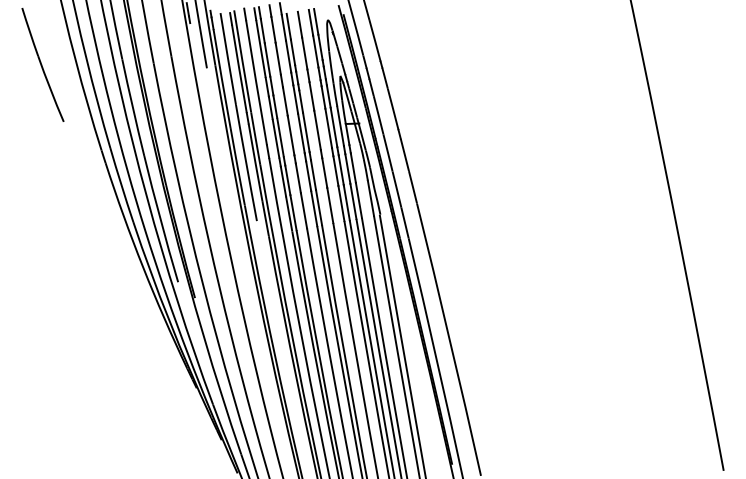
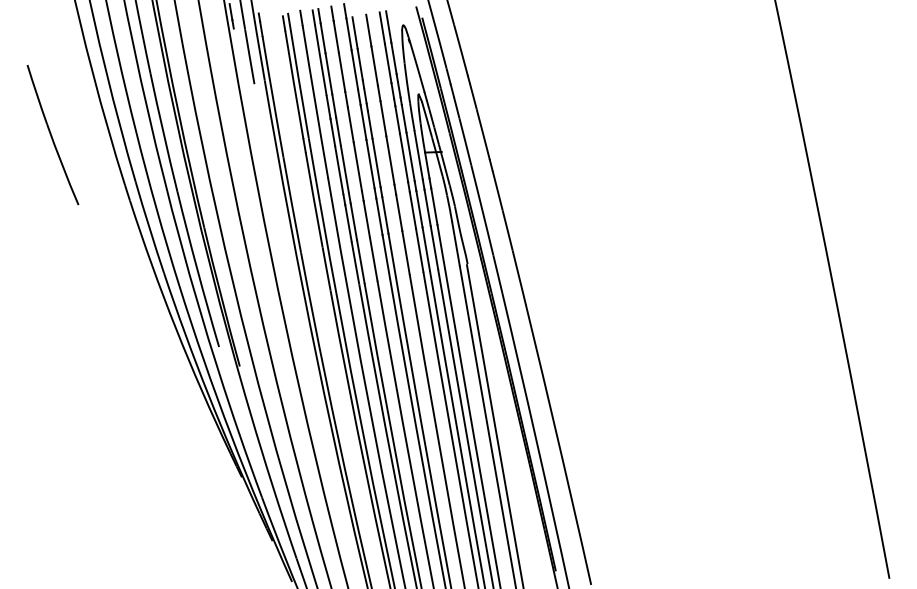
part: (42, 65) -> (52, 135), moved
line: (238, 116) -> (293, 143), removed

